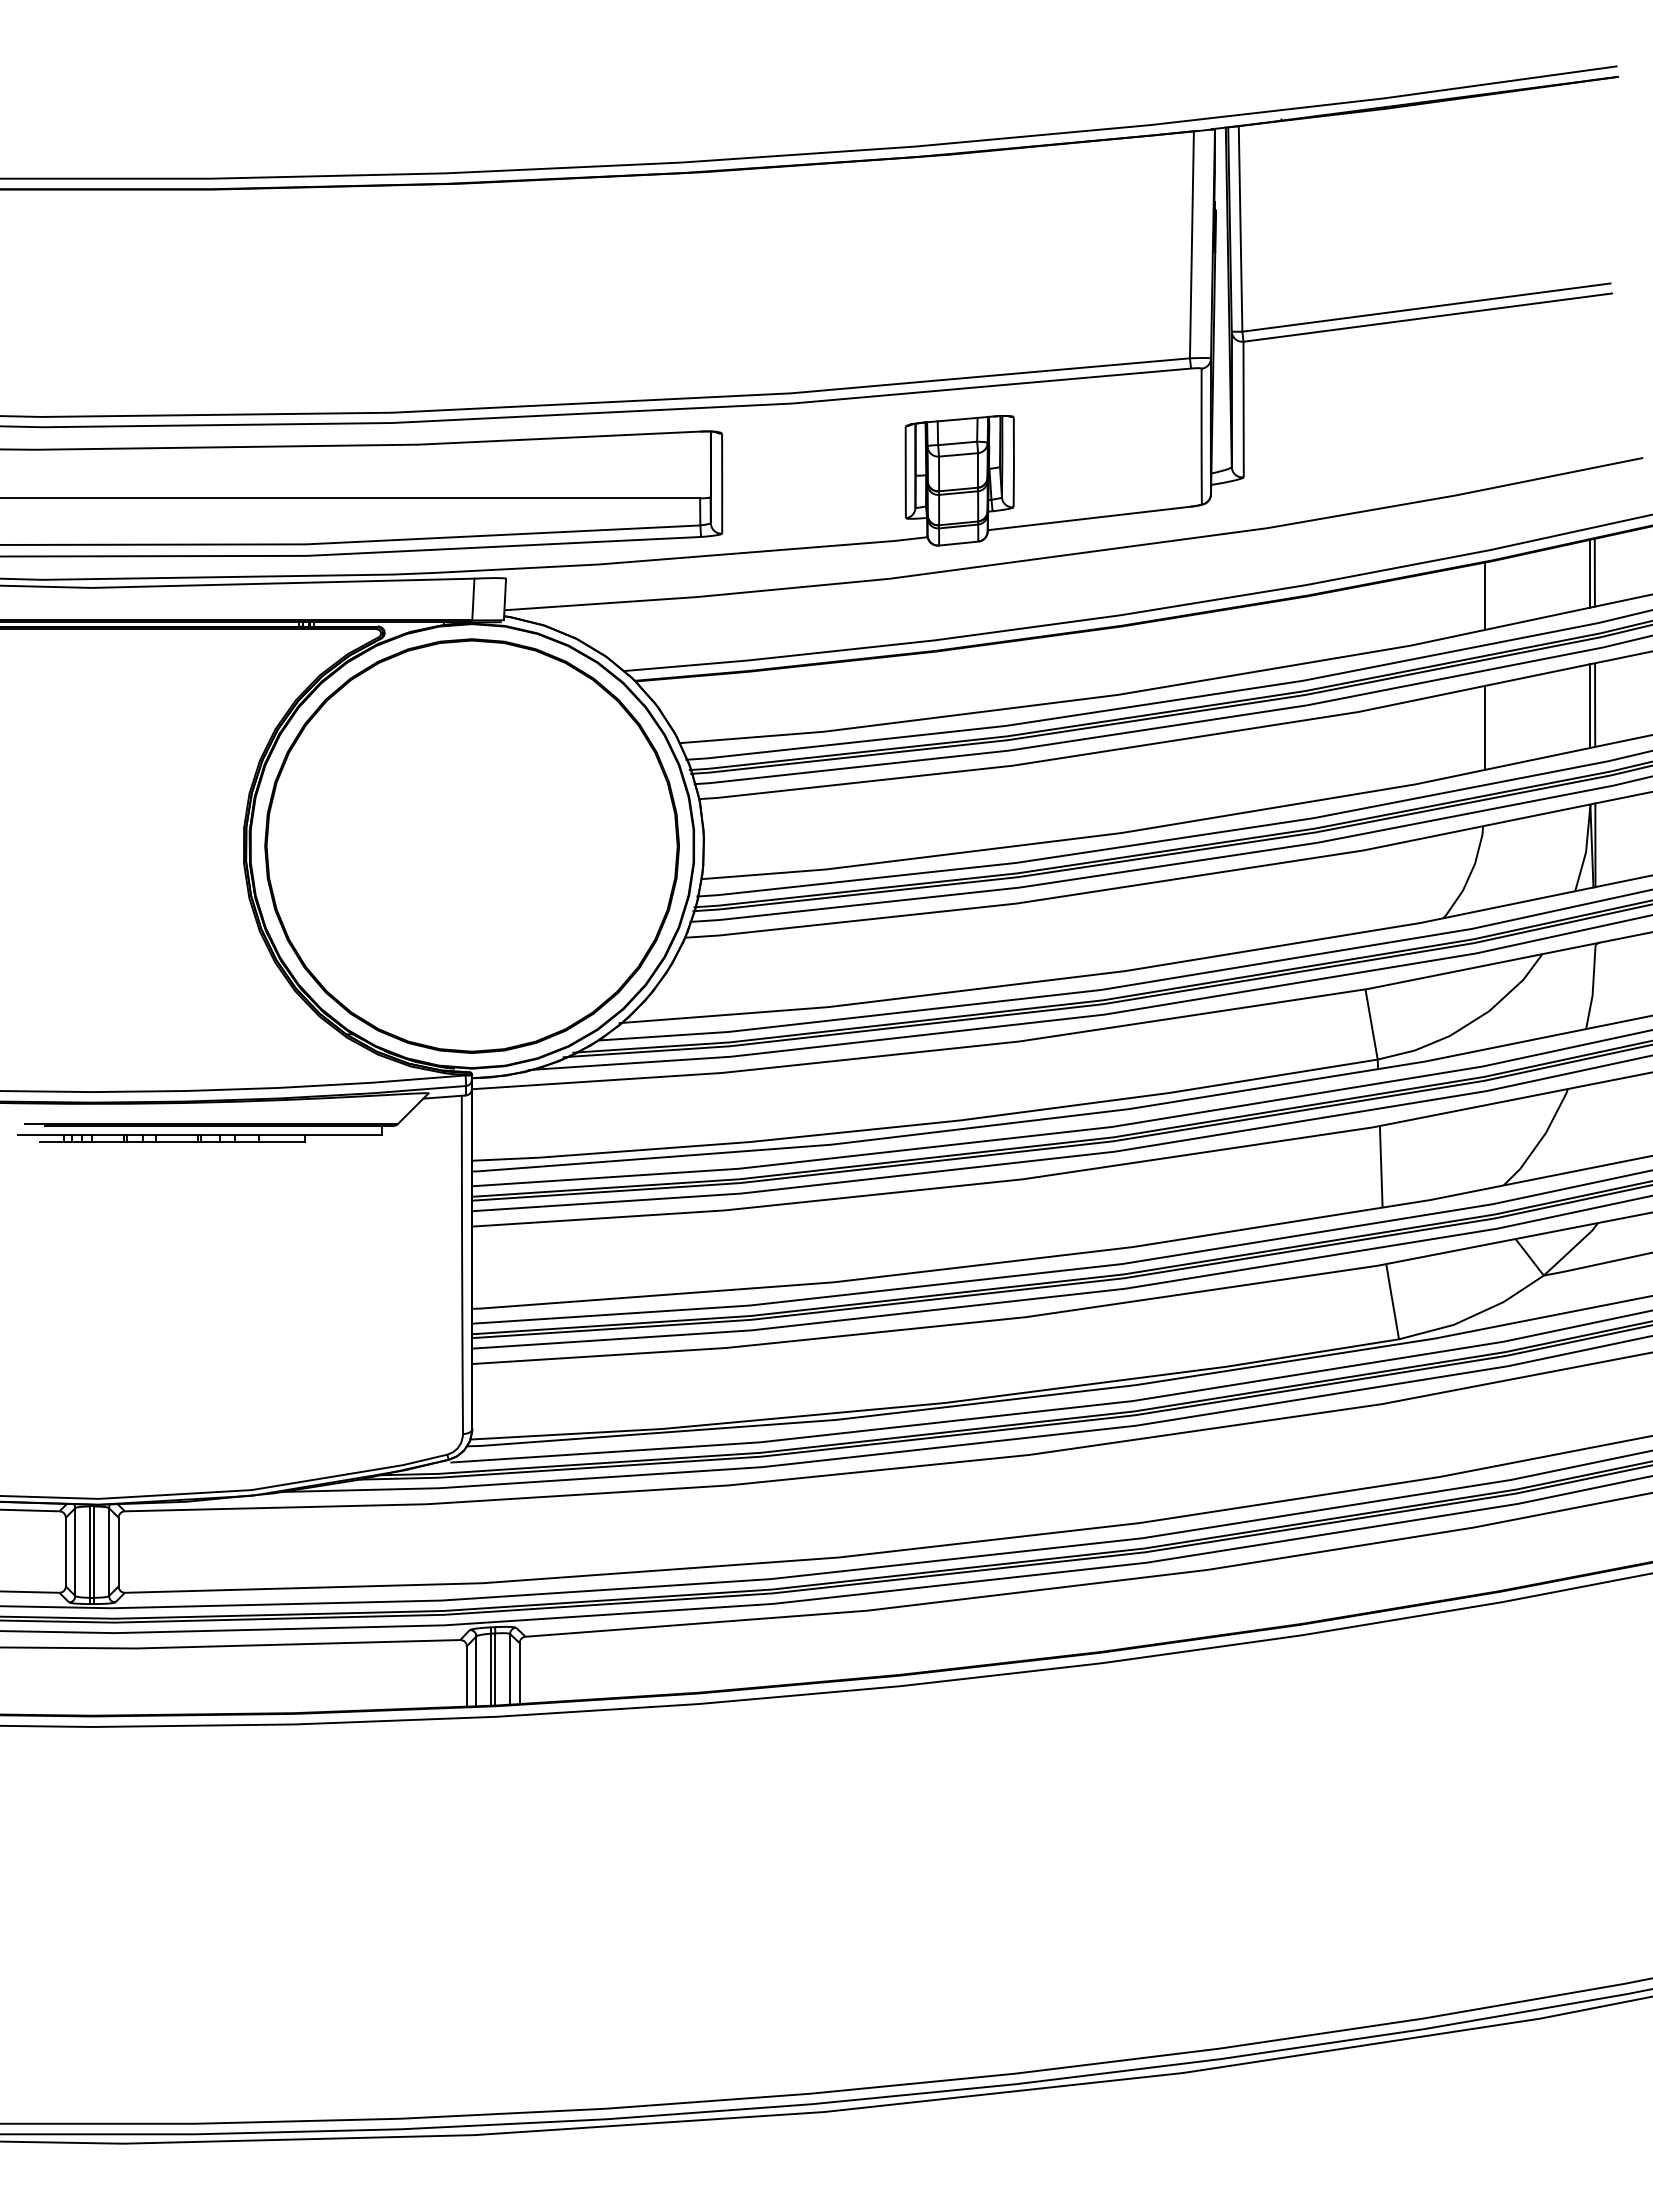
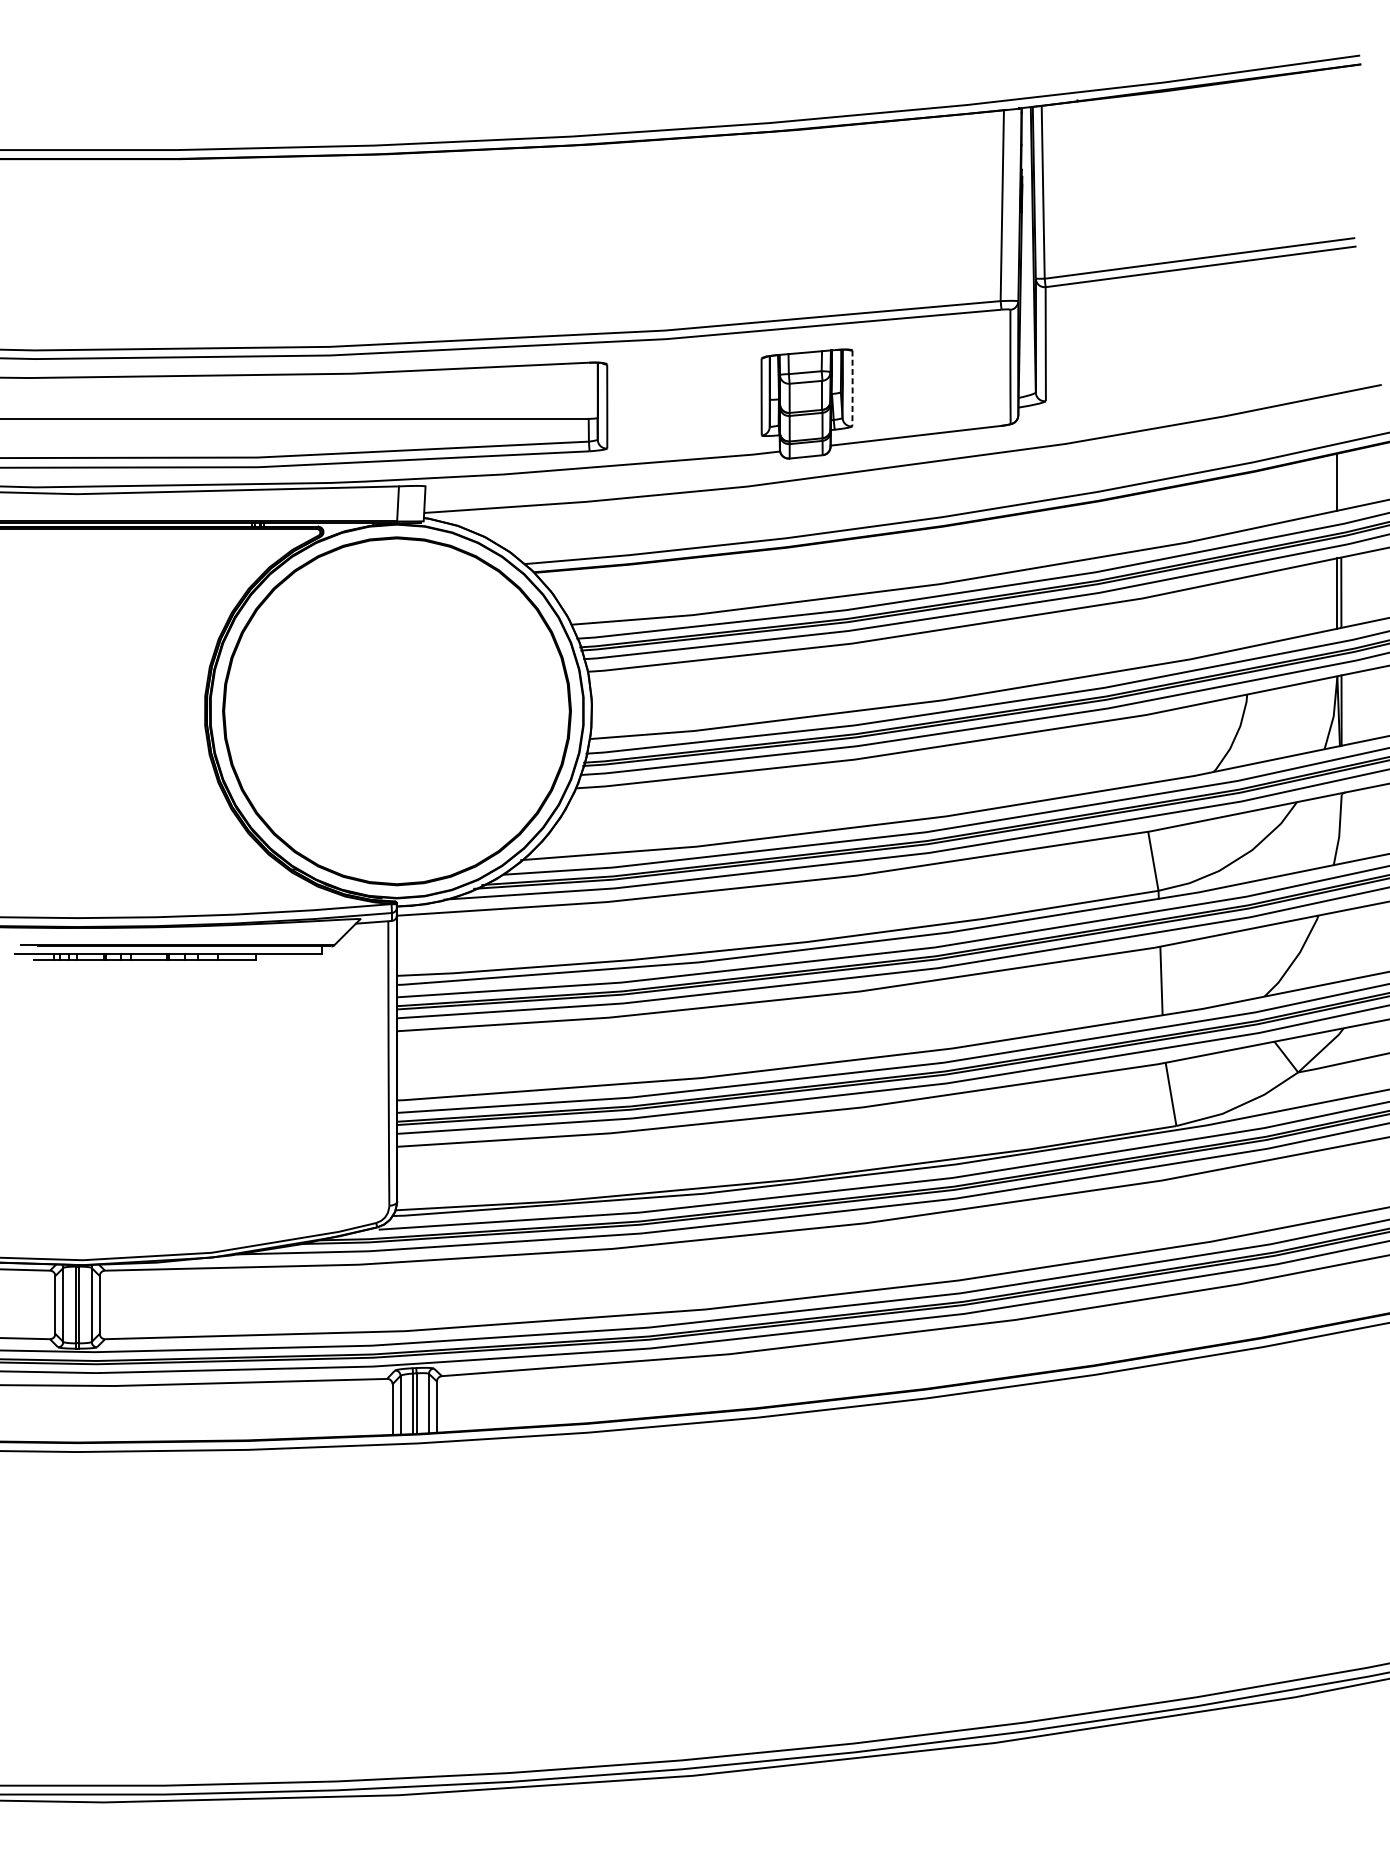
line: (1013, 463) -> (852, 389), solid -> dashed
line: (1594, 572) -> (1340, 481), removed
line: (1484, 595) -> (1248, 500), removed
line: (1484, 727) -> (1248, 611), removed

